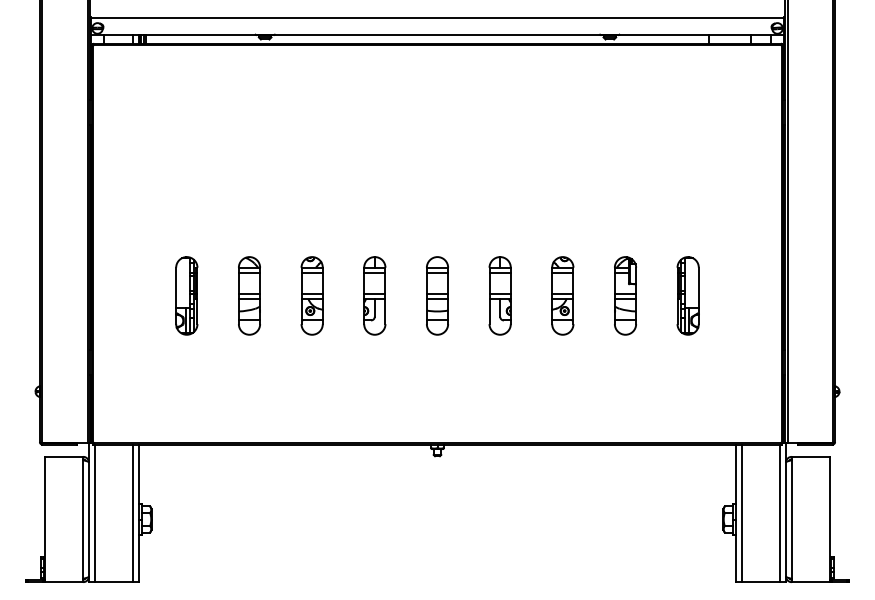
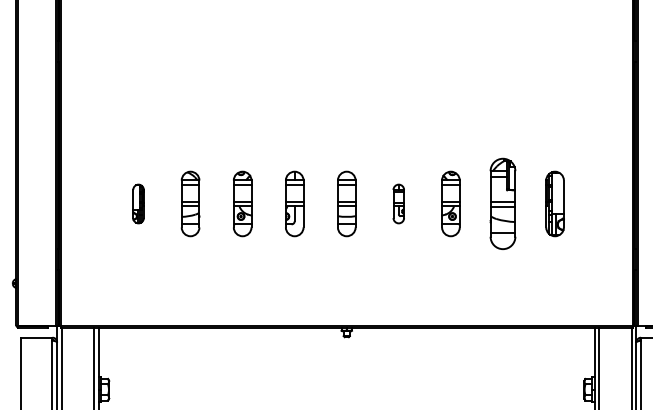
part: (186, 295) -> (138, 203), size x0.6
part: (499, 295) -> (398, 203), size x0.6
part: (625, 295) -> (502, 203), size x1.4

